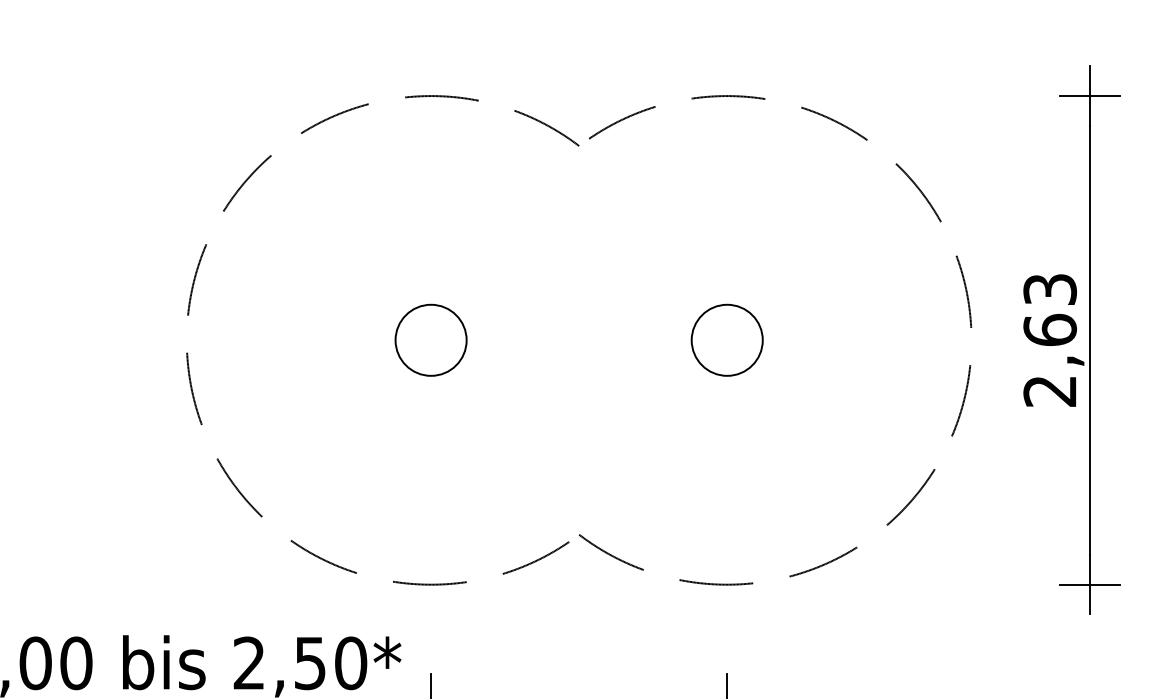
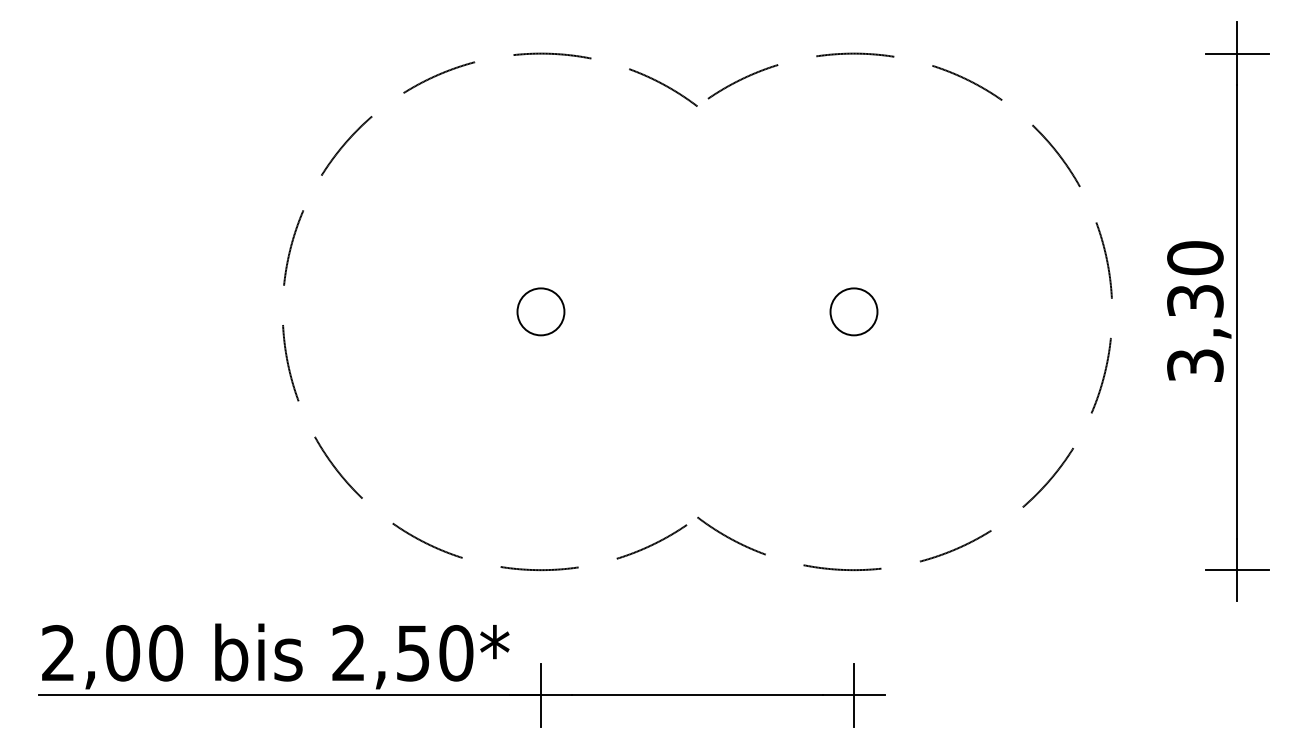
circle: (430, 340) -> (540, 311), size x0.62
circle: (726, 340) -> (853, 311), size x0.62
text: (1050, 340) -> (1195, 311), 2,63 -> 3,30

